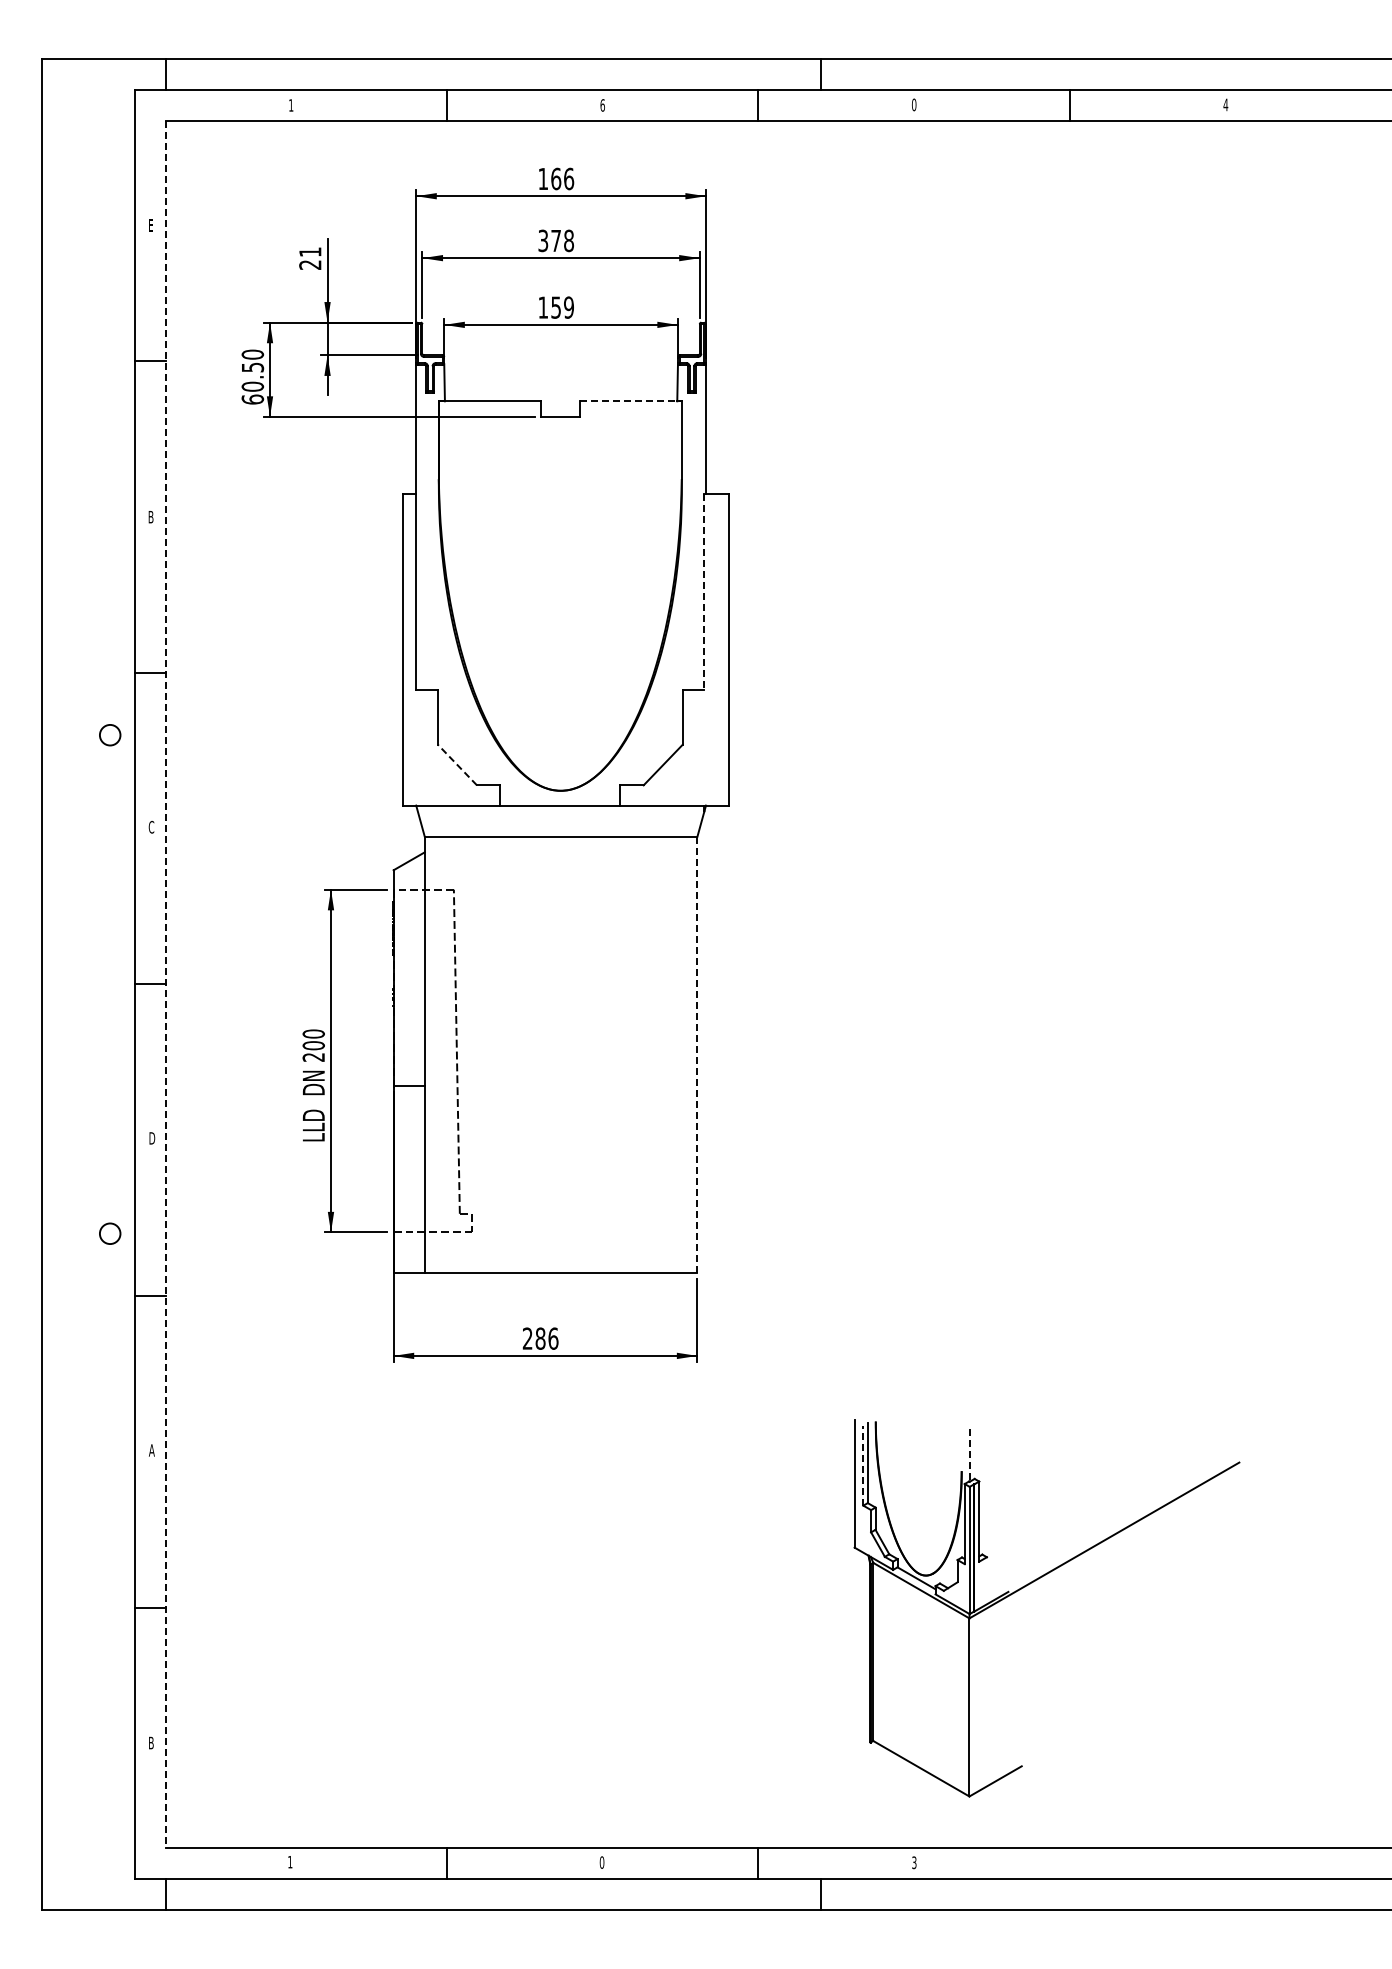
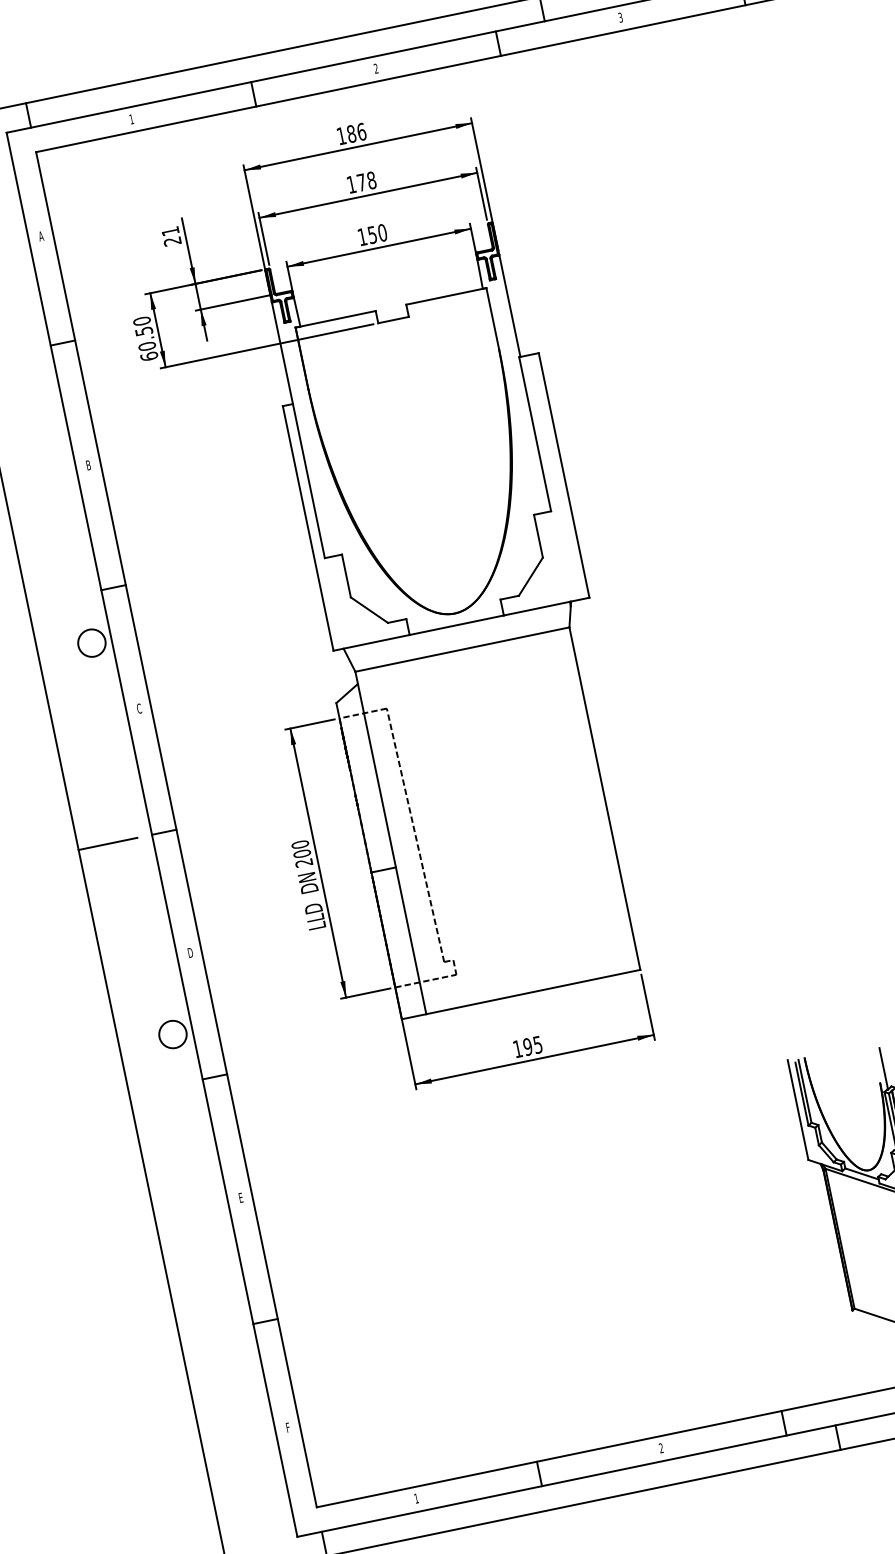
text: (914, 104) -> (620, 17), 0 -> 3
text: (602, 105) -> (376, 68), 6 -> 2
text: (556, 178) -> (351, 133), 166 -> 186
text: (150, 225) -> (40, 236), E -> A
text: (543, 240) -> (351, 184), 378 -> 178
text: (568, 307) -> (382, 232), 159 -> 150
line: (631, 401) -> (446, 296), dashed -> solid
line: (704, 592) -> (535, 434), dashed -> solid
circle: (110, 735) -> (92, 643), size x1.67
line: (457, 764) -> (369, 609), dashed -> solid
line: (78, 984) -> (107, 844), added
line: (166, 984) -> (176, 829), dashed -> solid
line: (697, 1055) -> (605, 799), dashed -> solid
circle: (110, 1233) -> (173, 1034), size x1.67
text: (540, 1338) -> (527, 1046), 286 -> 195
text: (151, 1450) -> (240, 1197), A -> E
line: (969, 1455) -> (883, 1068), dashed -> solid
line: (863, 1465) -> (802, 1094), dashed -> solid
text: (151, 1742) -> (288, 1427), B -> F
text: (601, 1862) -> (660, 1448), 0 -> 2

